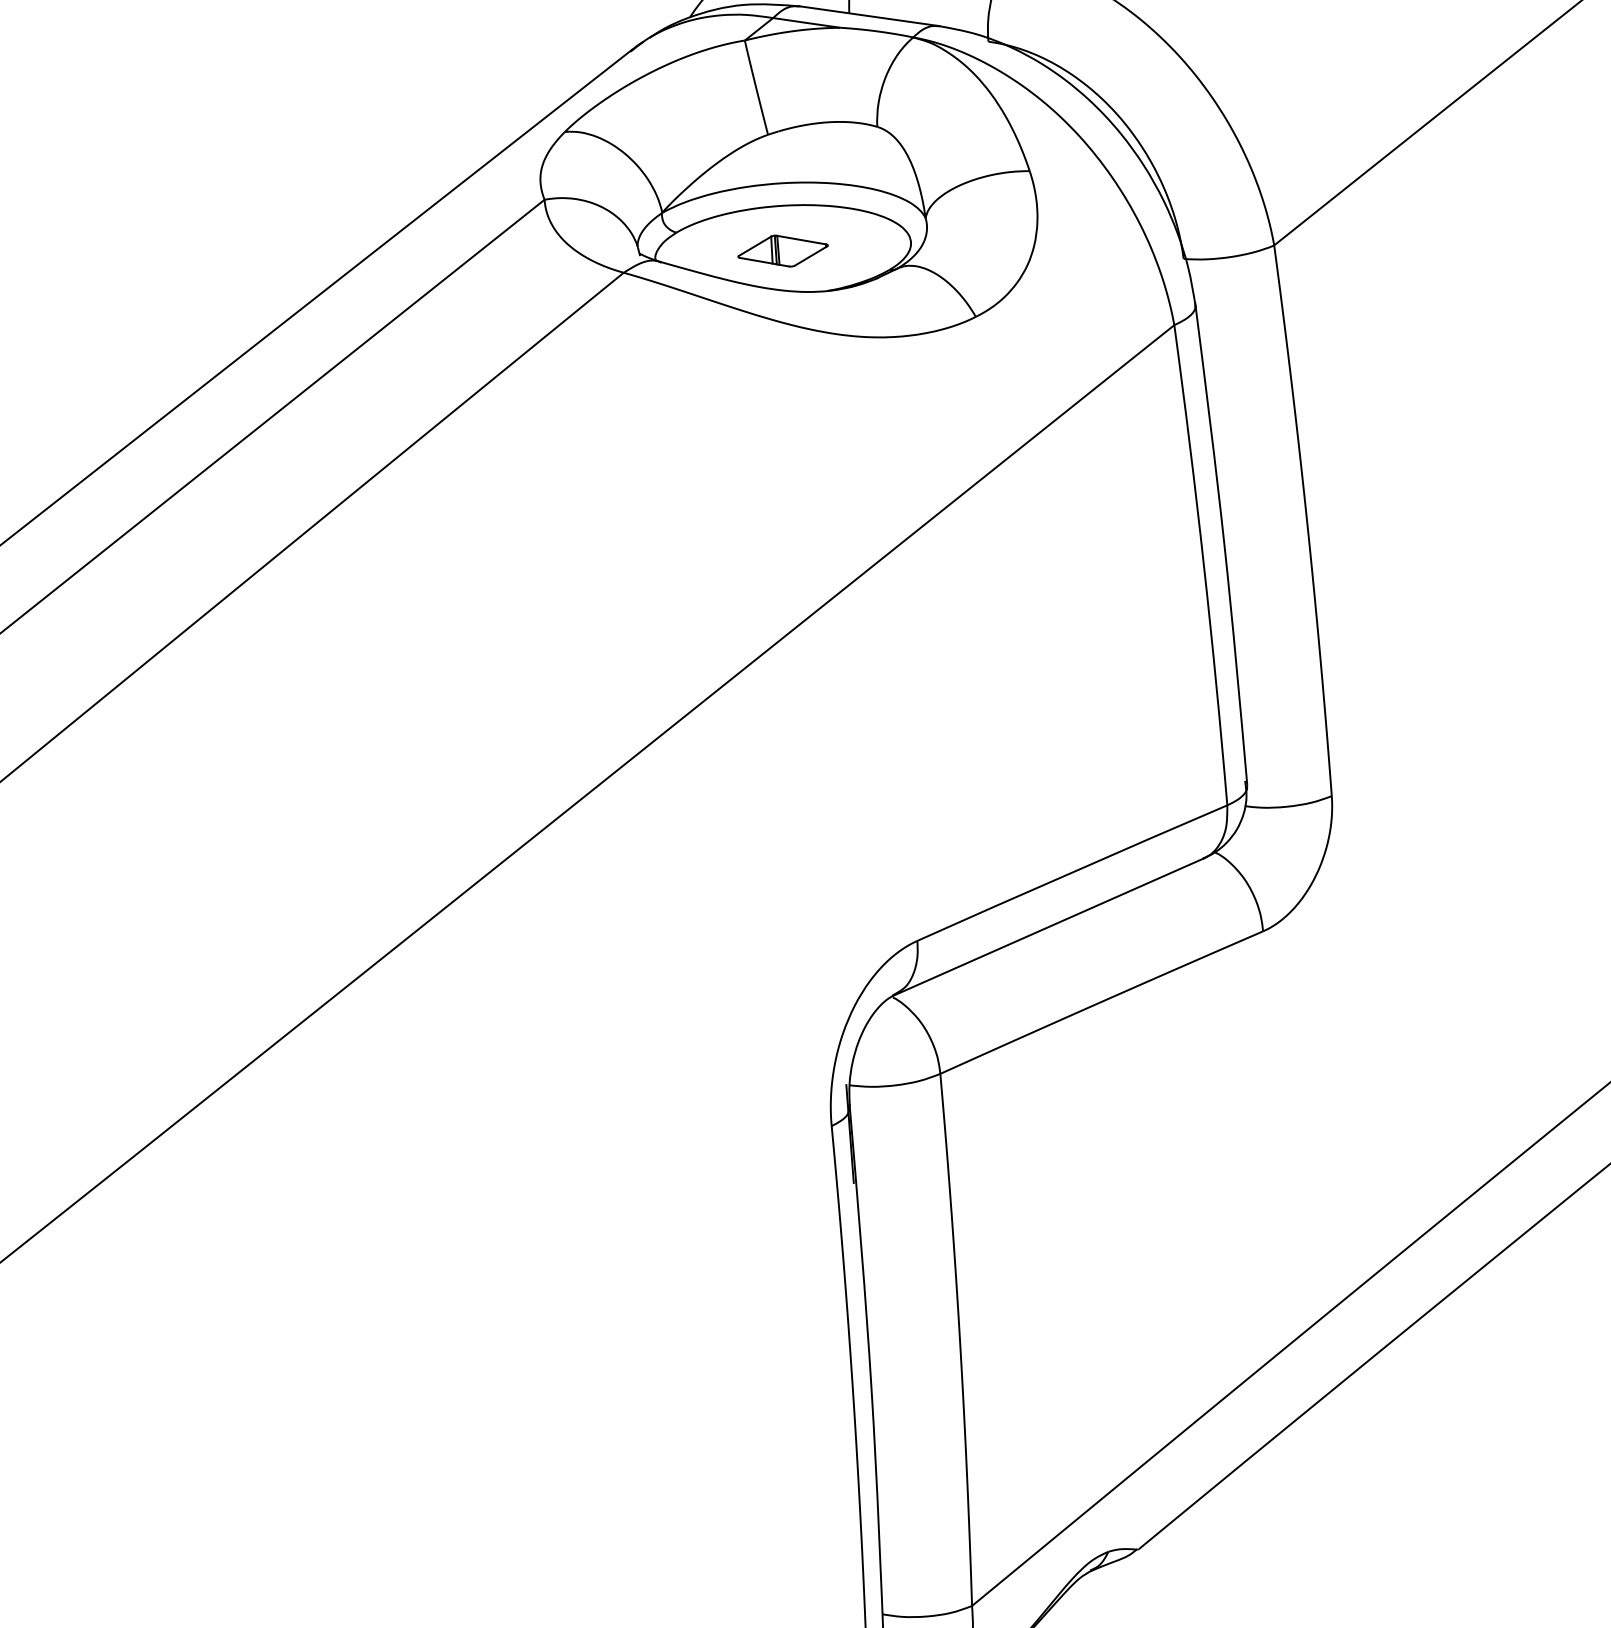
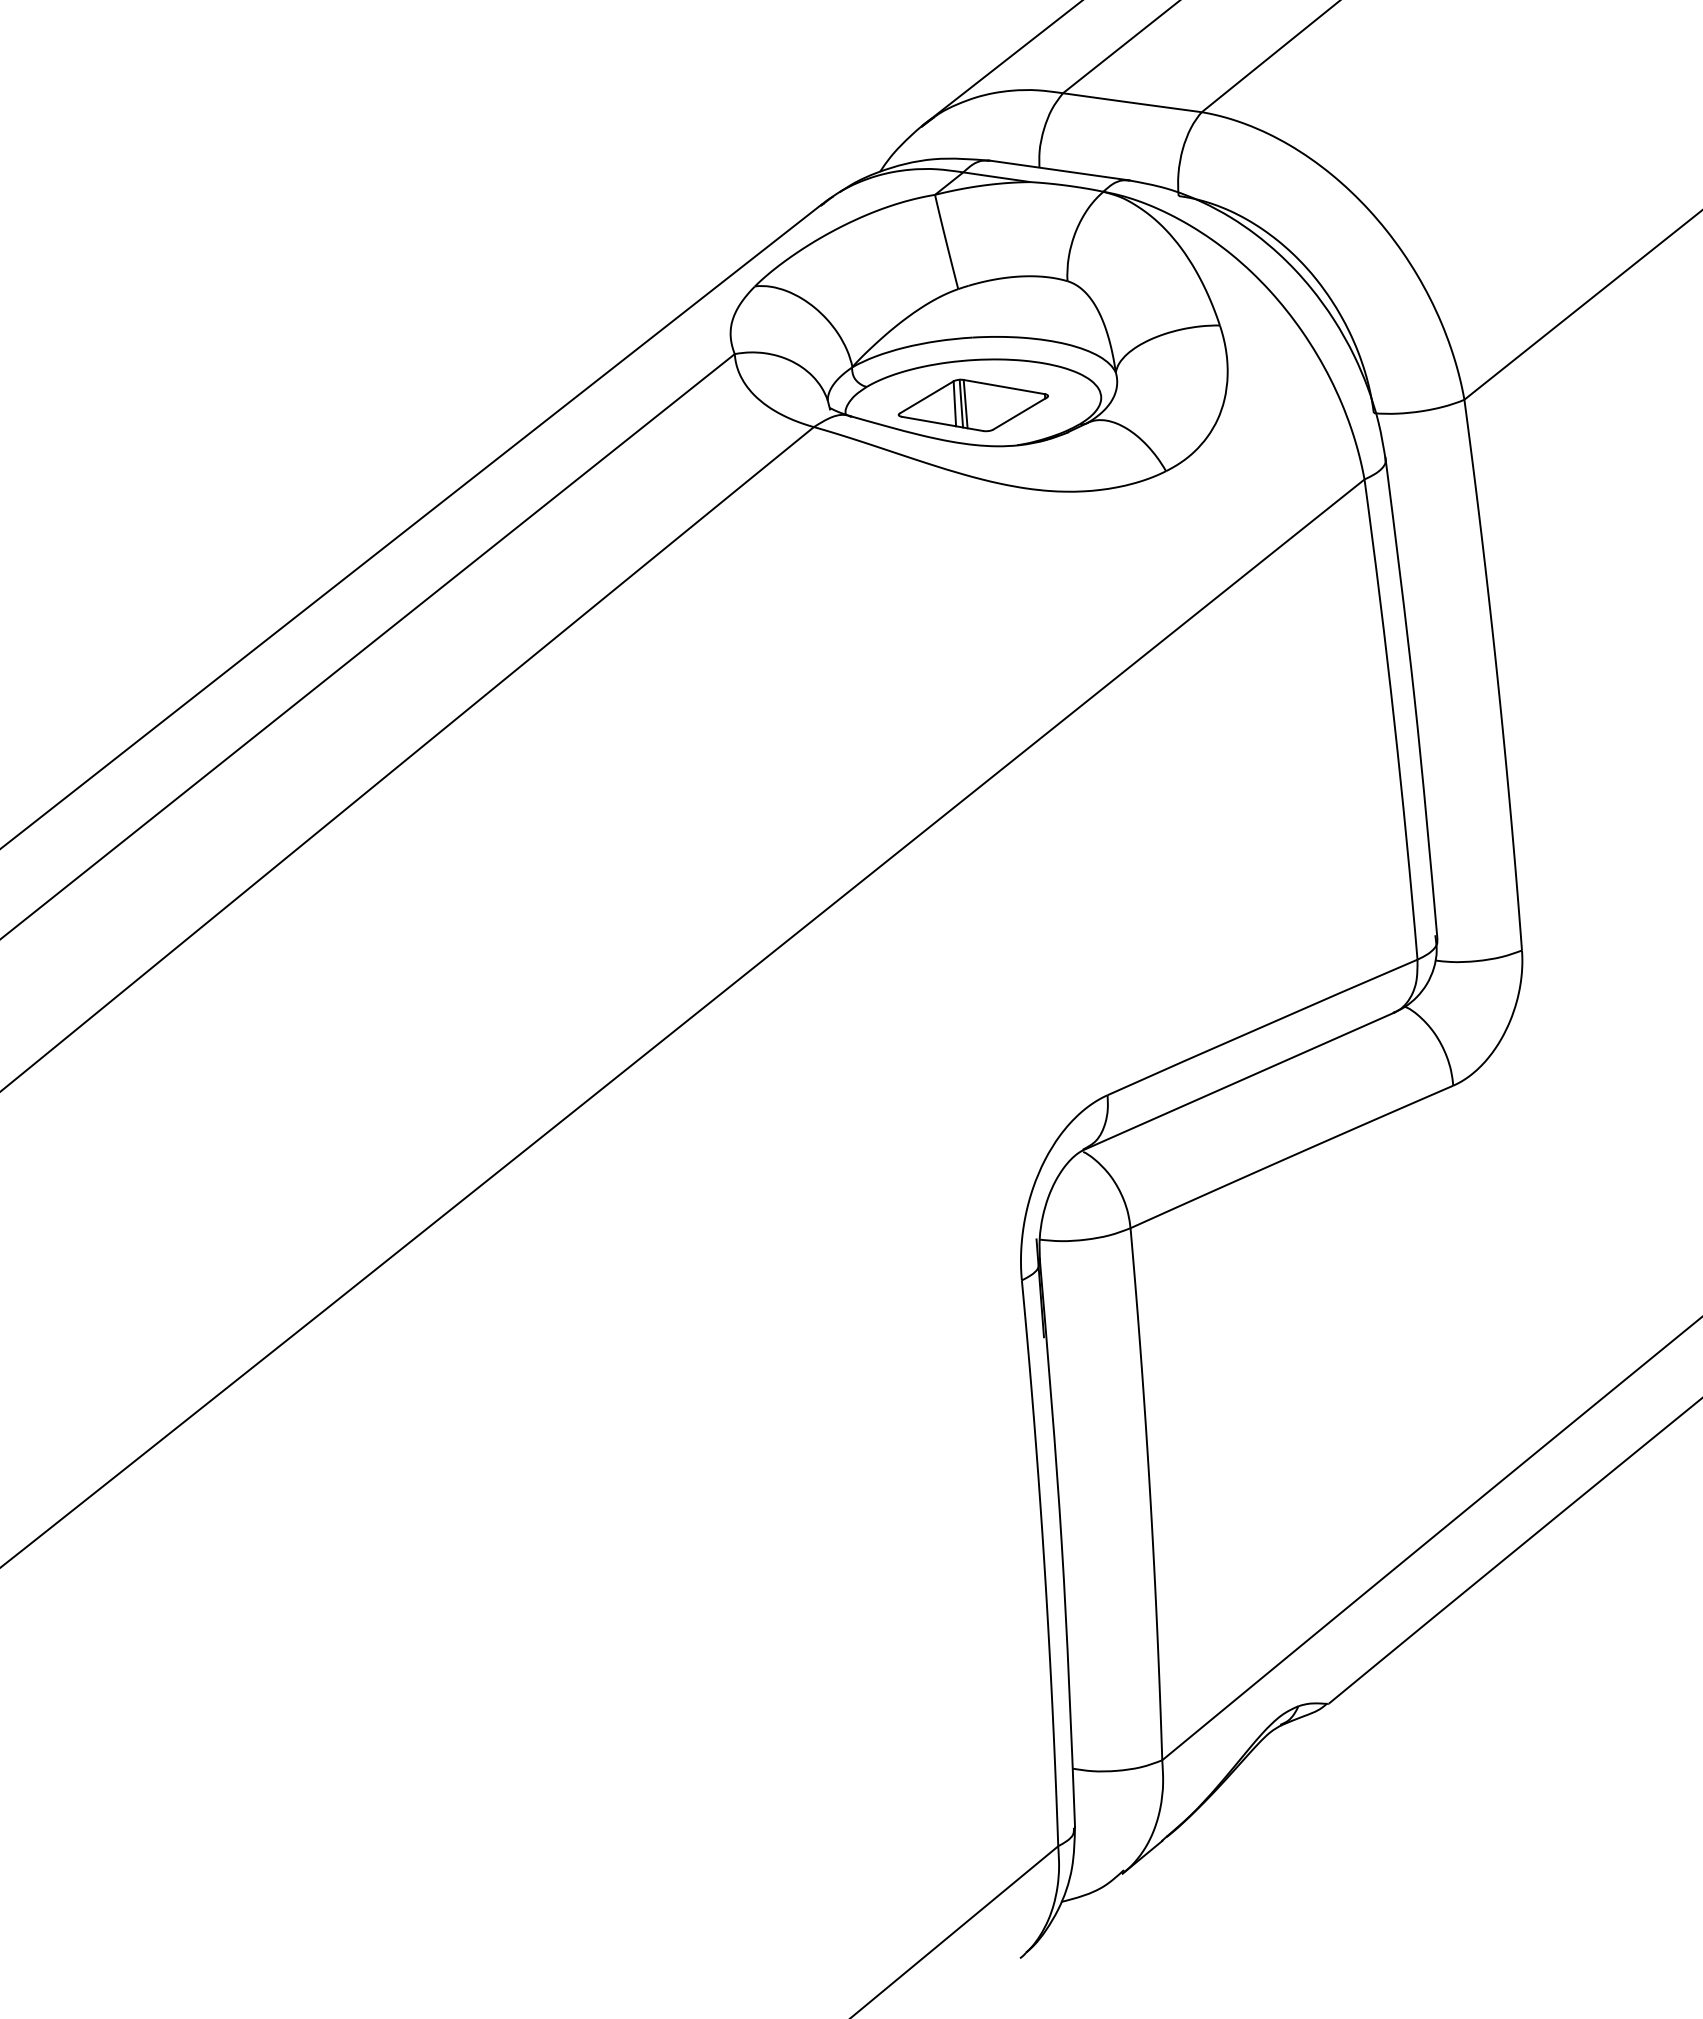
part: (782, 251) -> (972, 405), size x1.67

